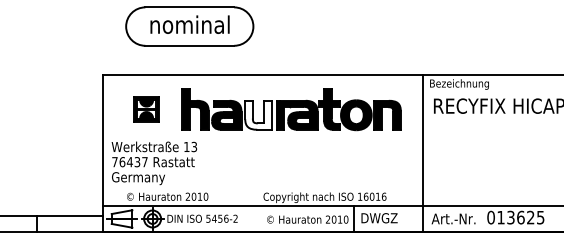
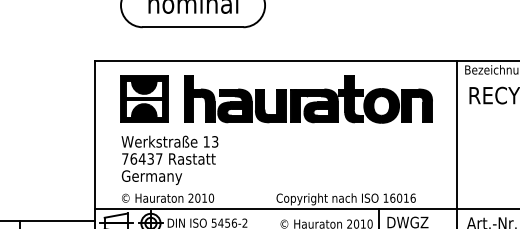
part: (146, 109) -> (144, 99), size x1.67
fill: (258, 114) -> (270, 105), added
text: (154, 163) -> (170, 160), moved

